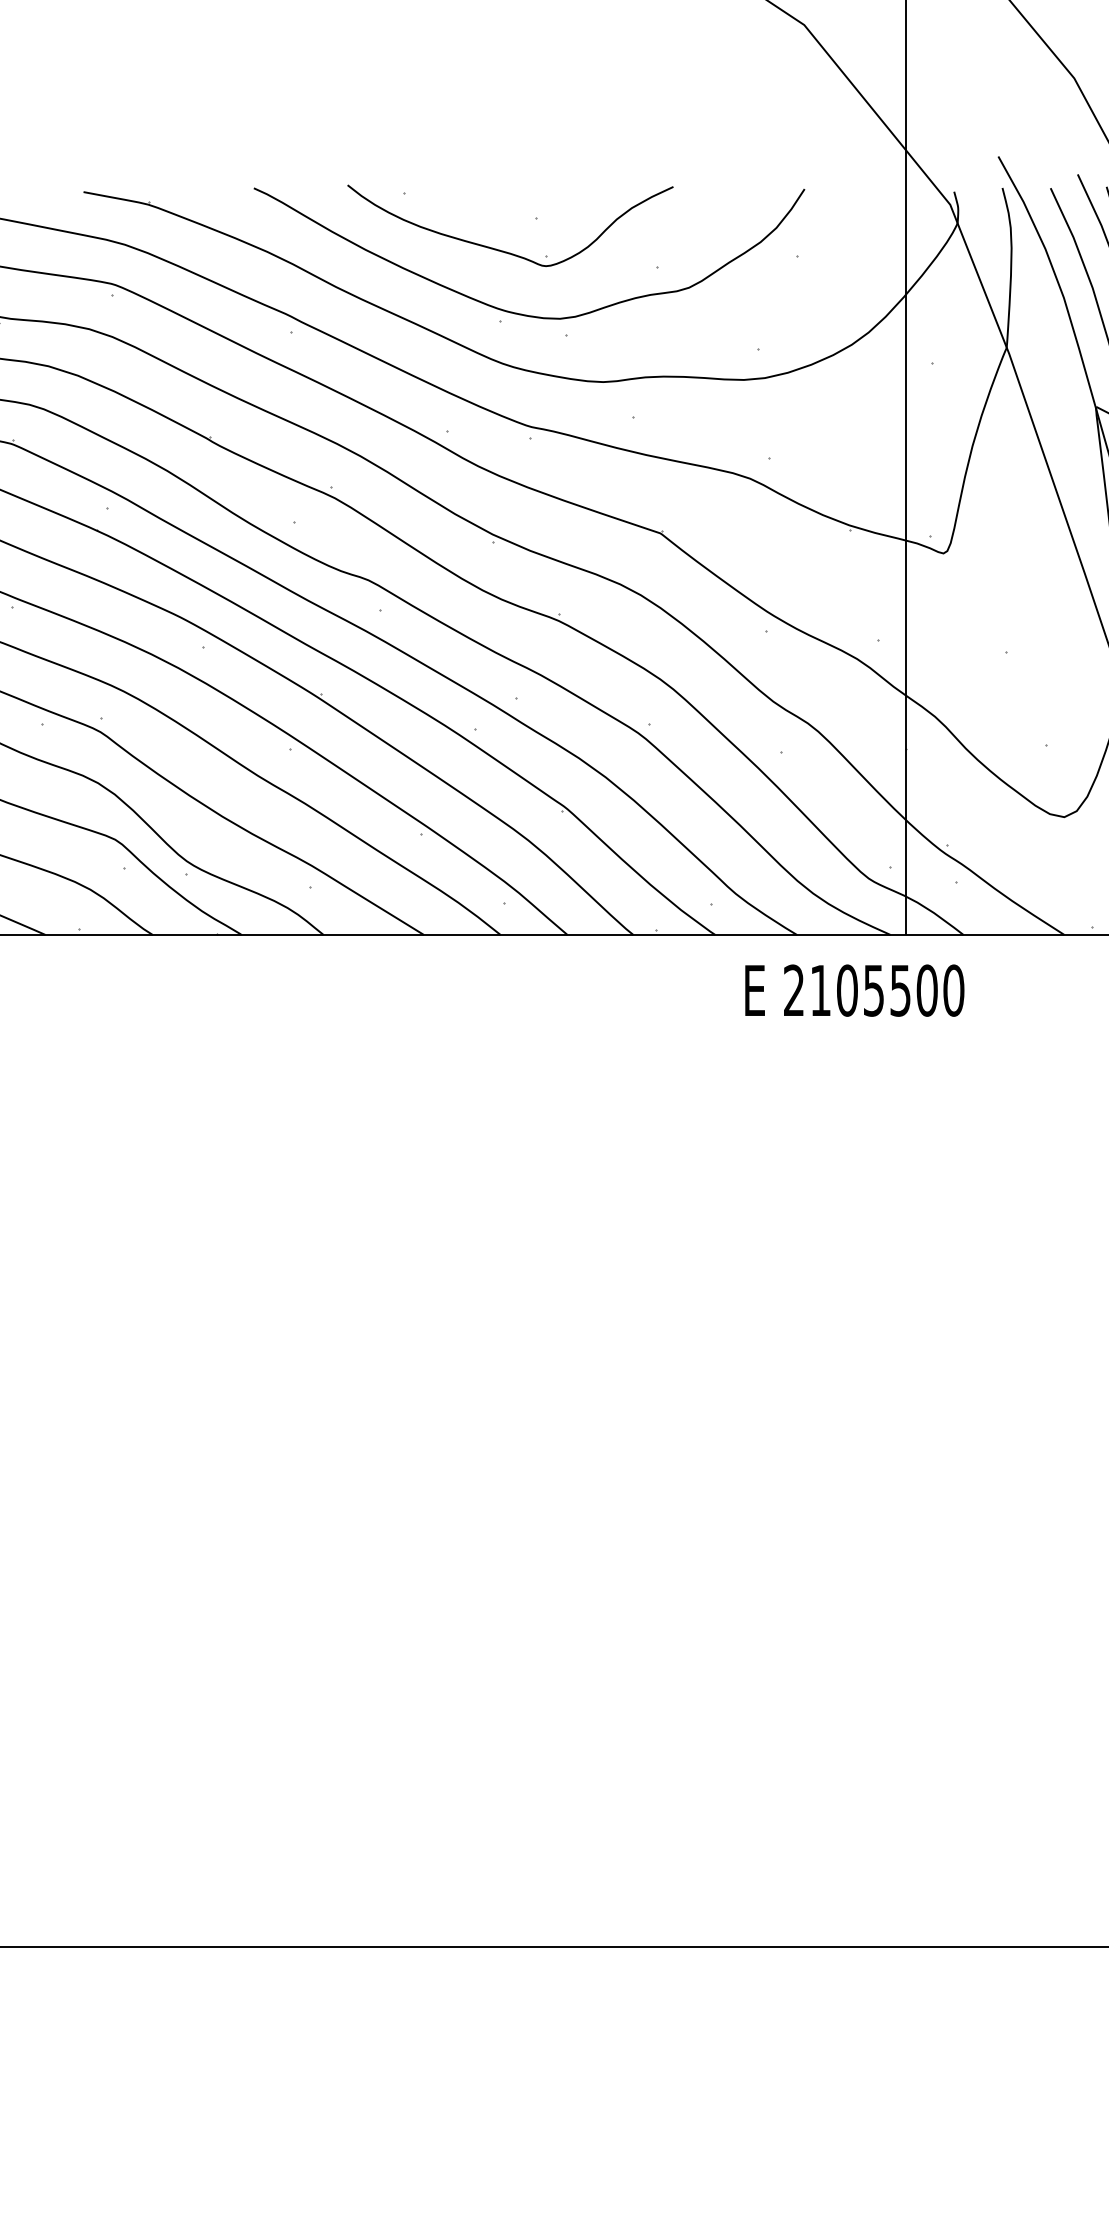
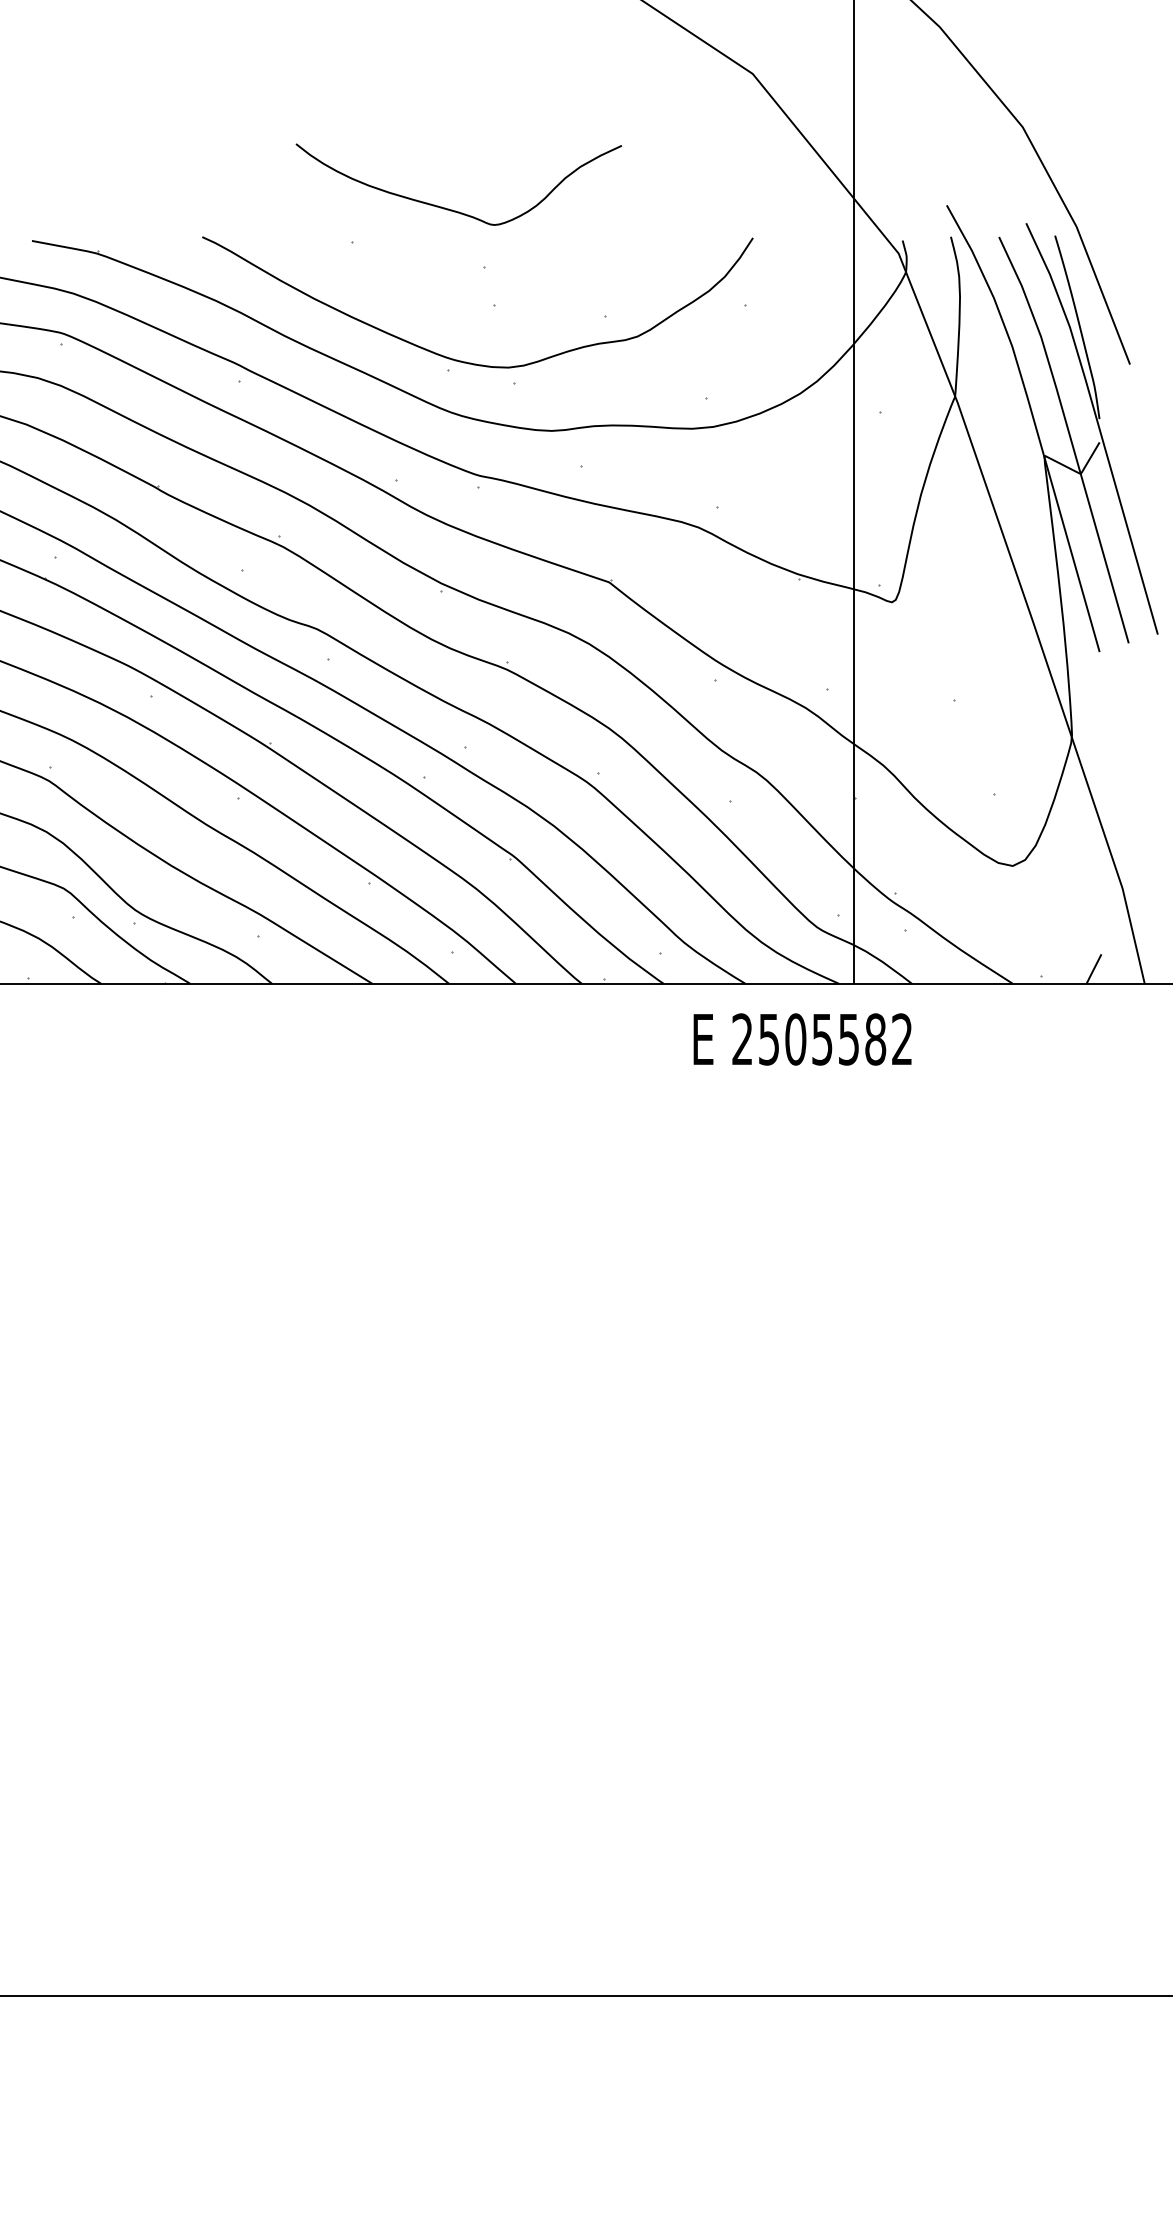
curve: (504, 250) -> (452, 209), moved
text: (887, 990) -> (835, 1039), 2105500 -> 2505582

